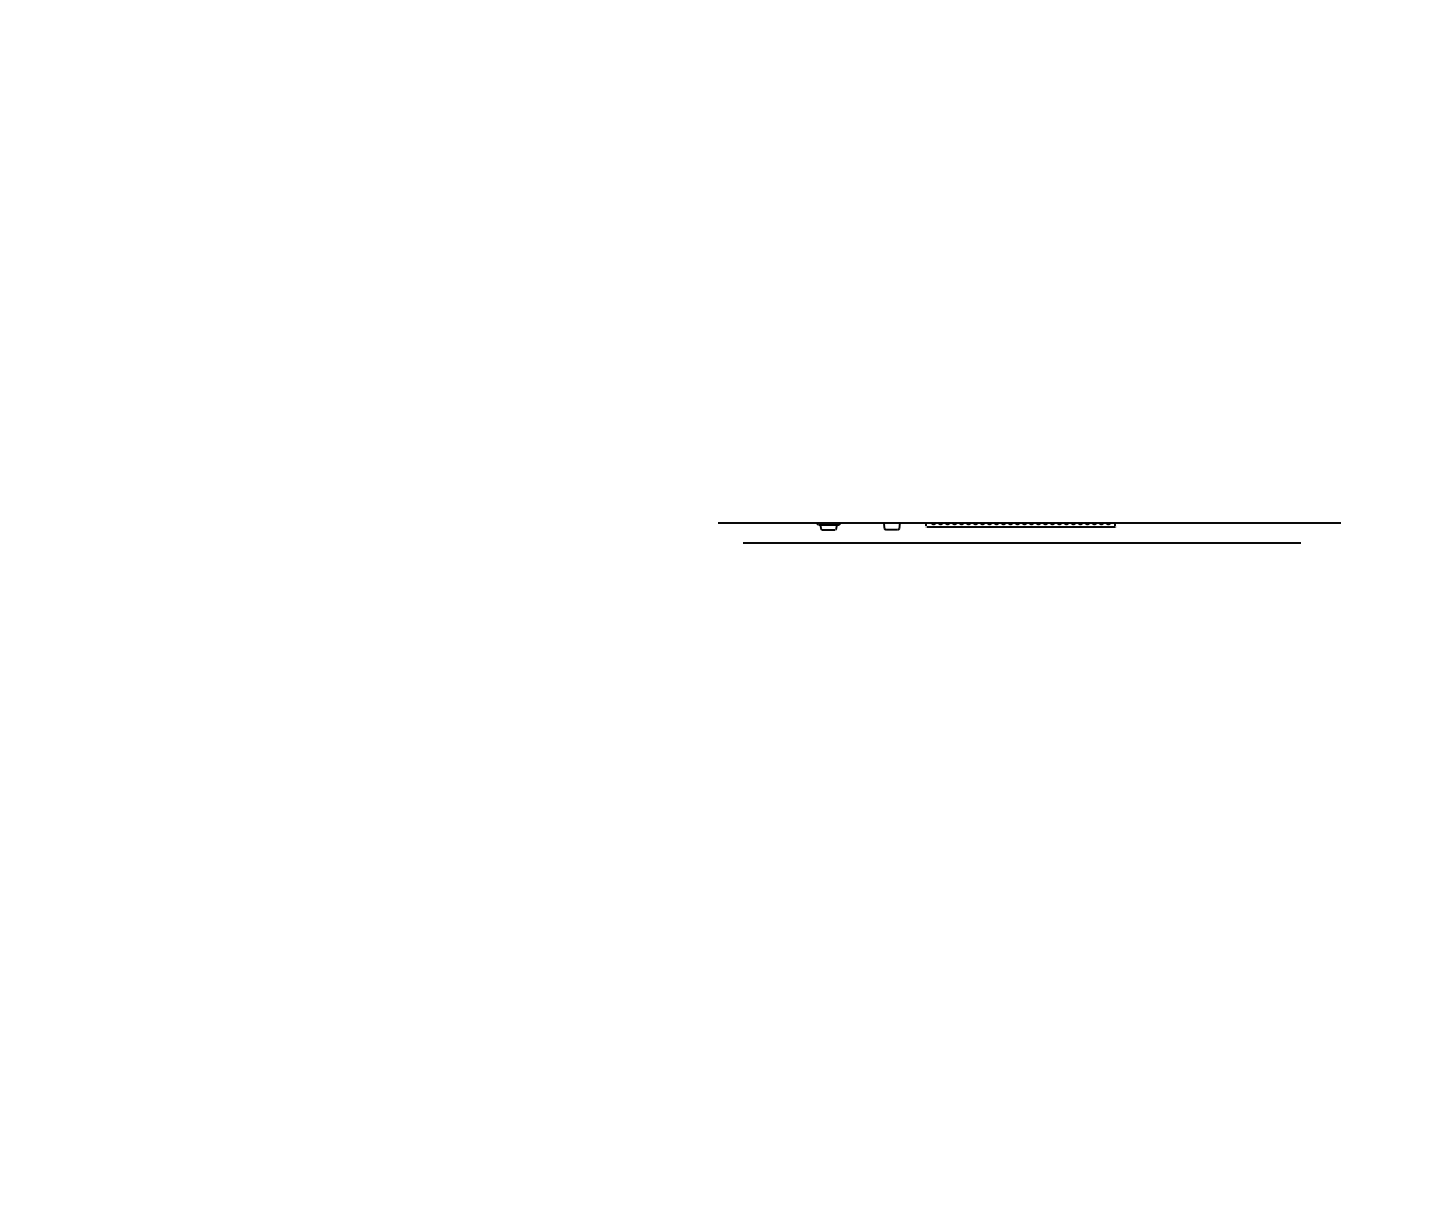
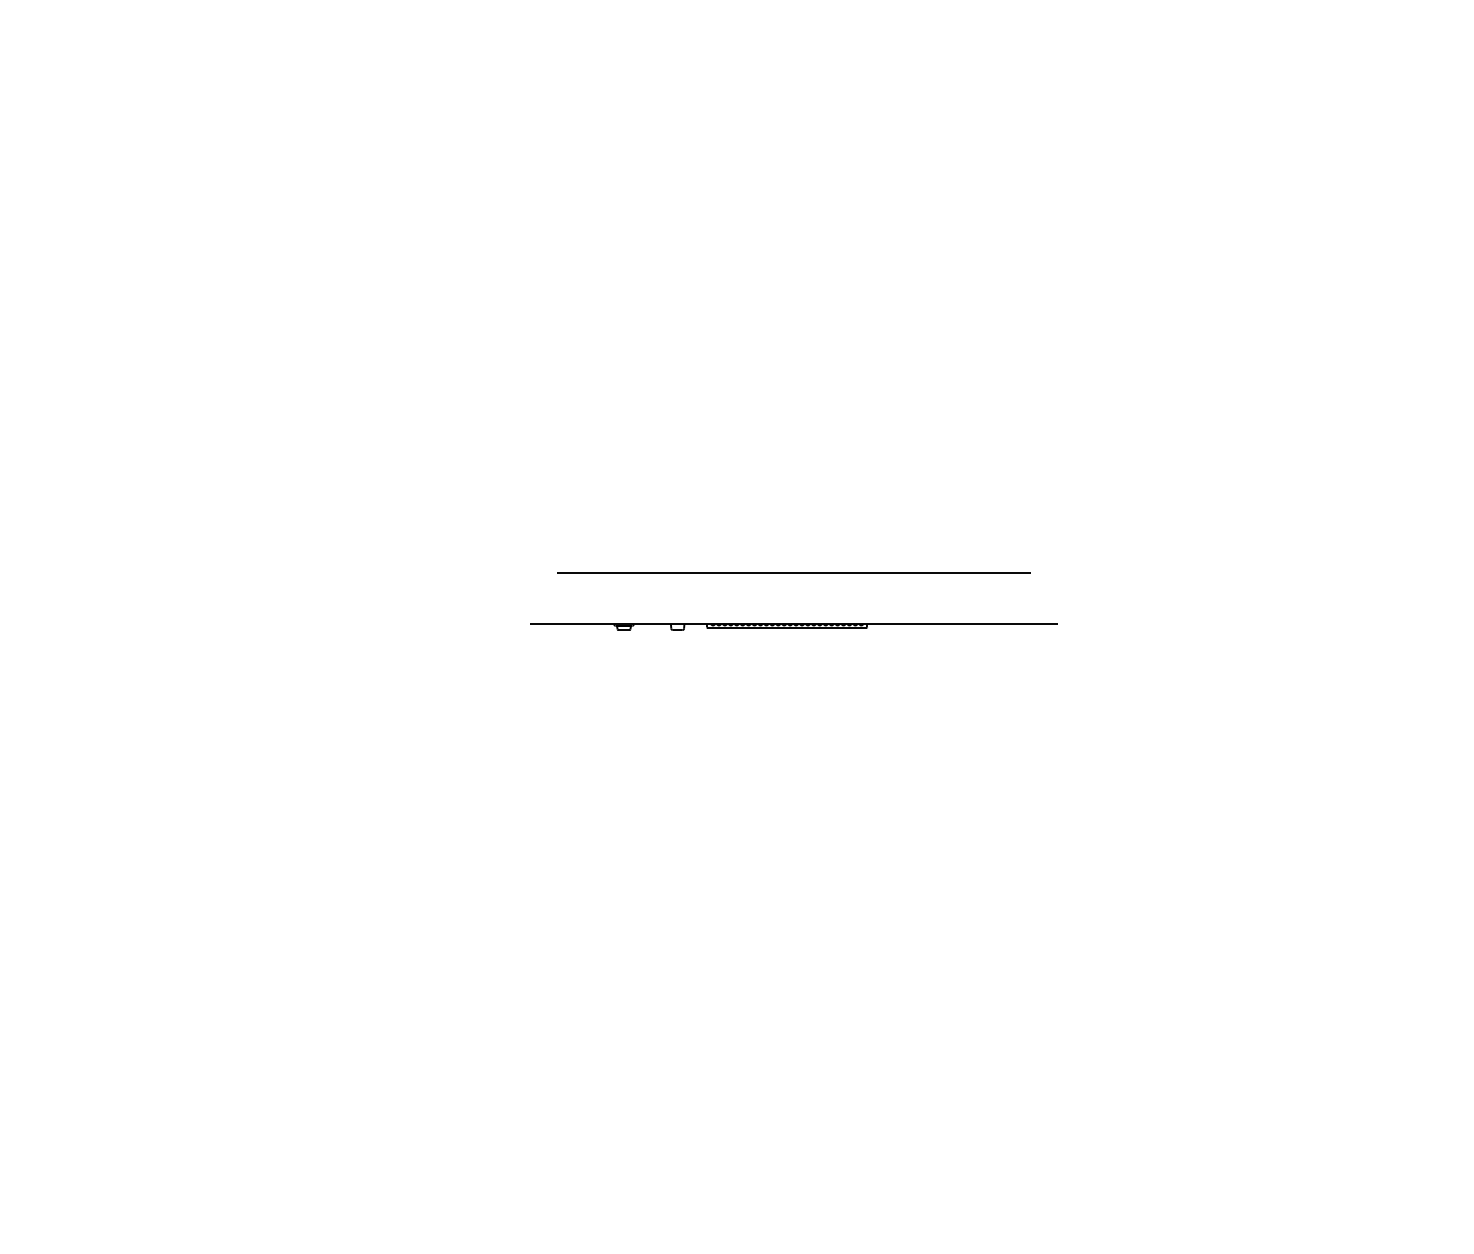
part: (1028, 525) -> (793, 626), moved

